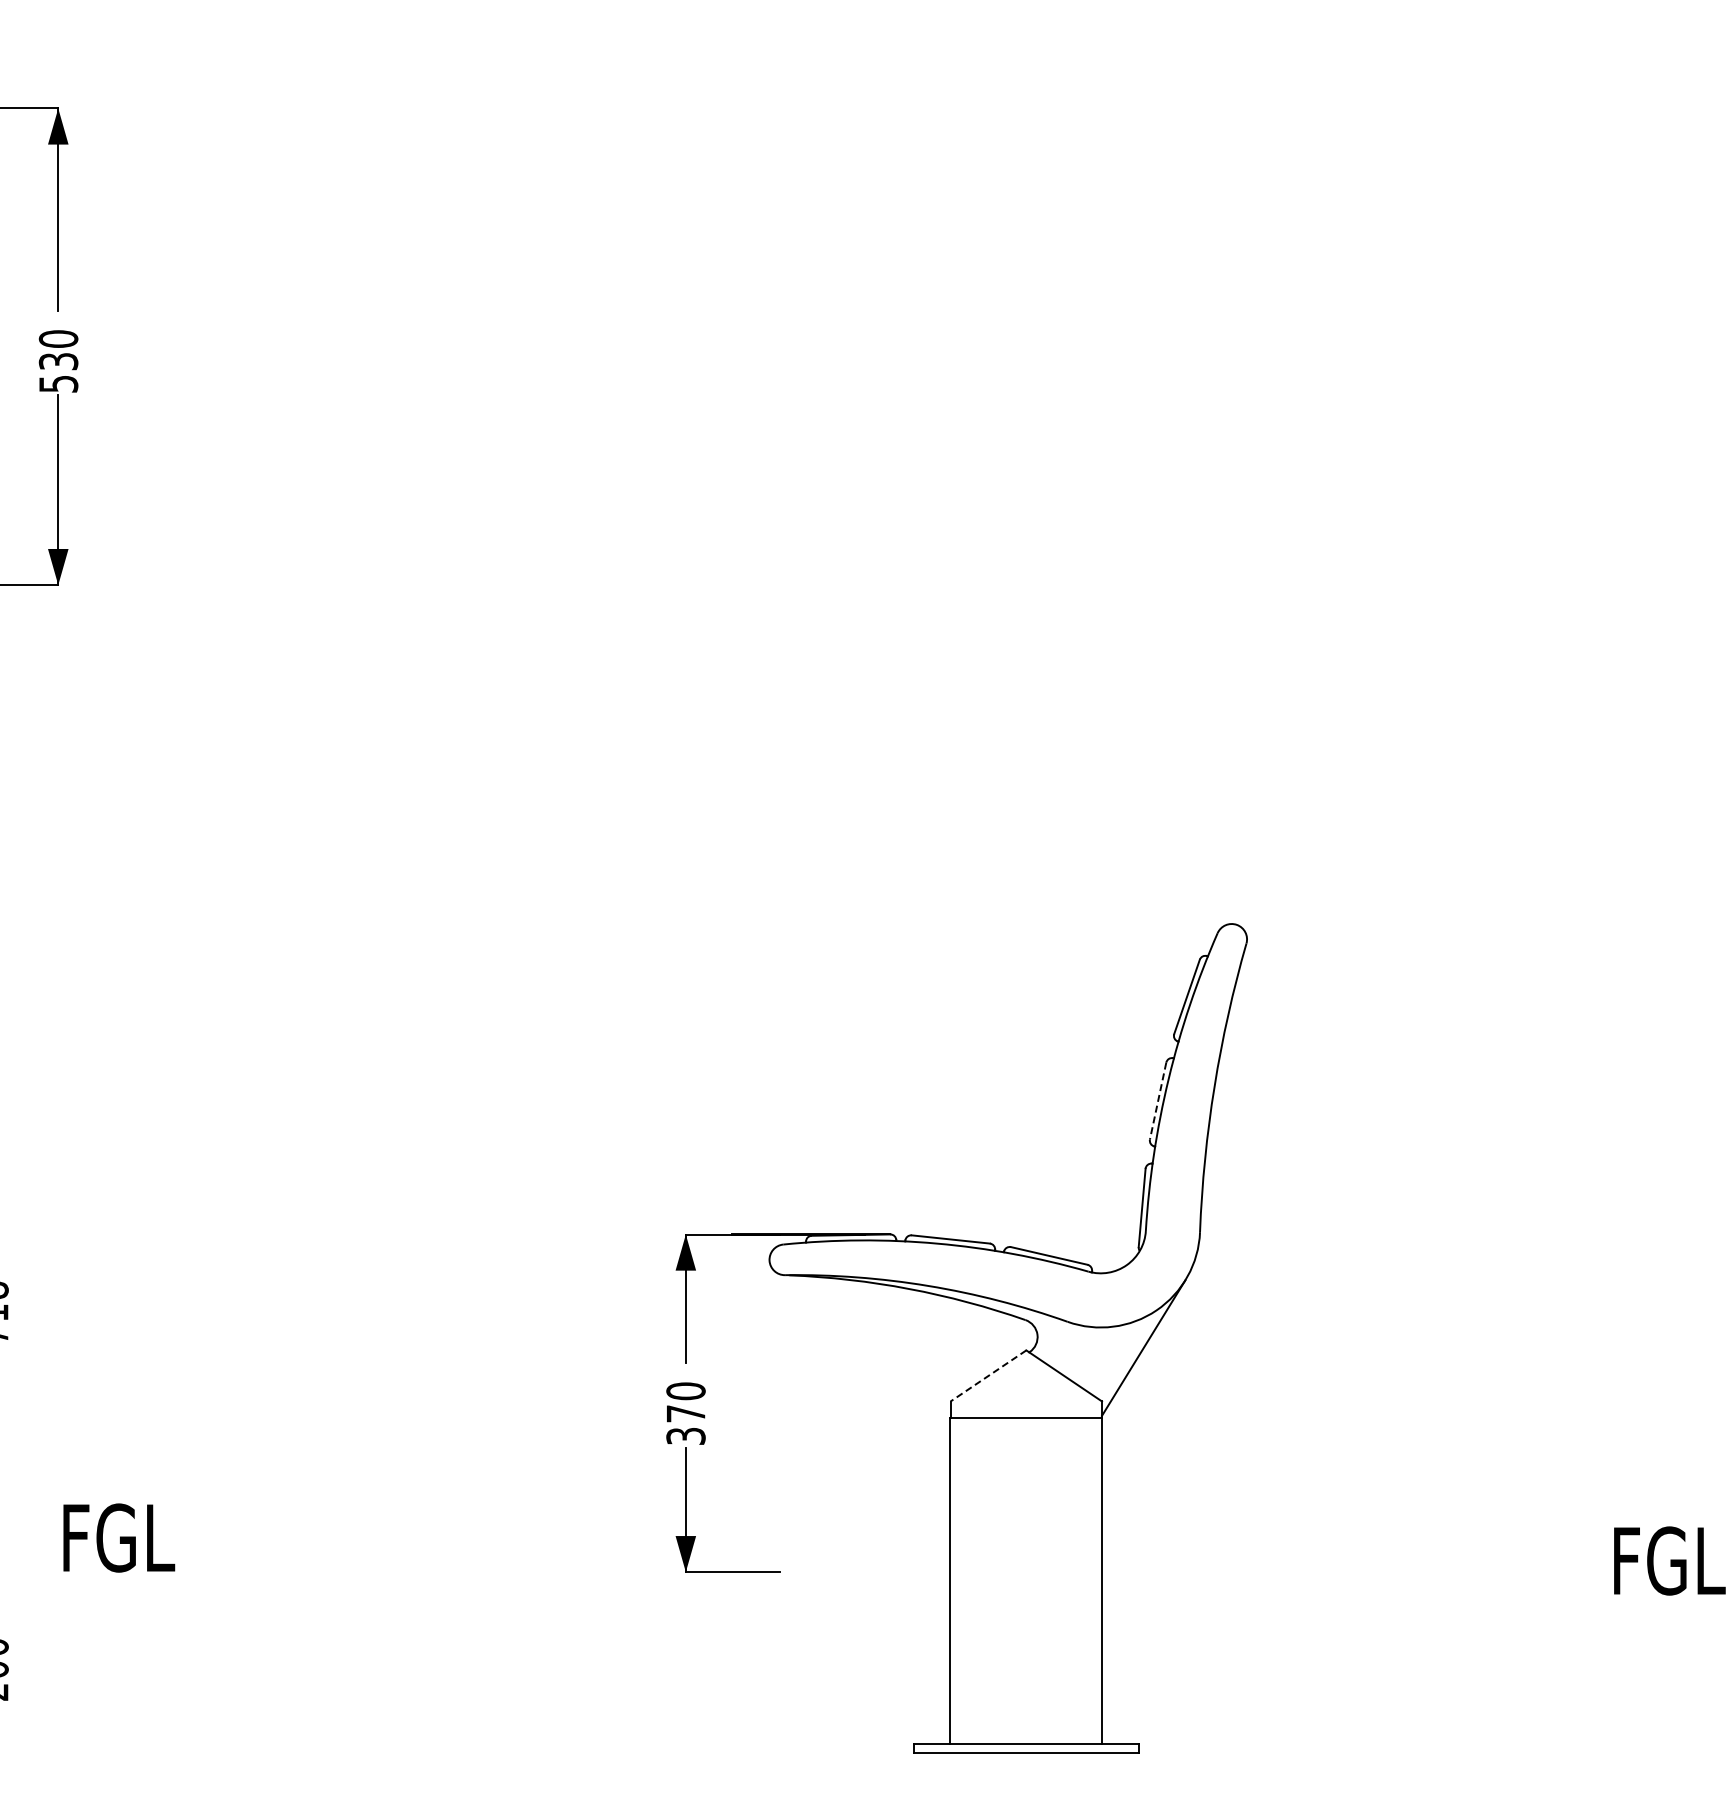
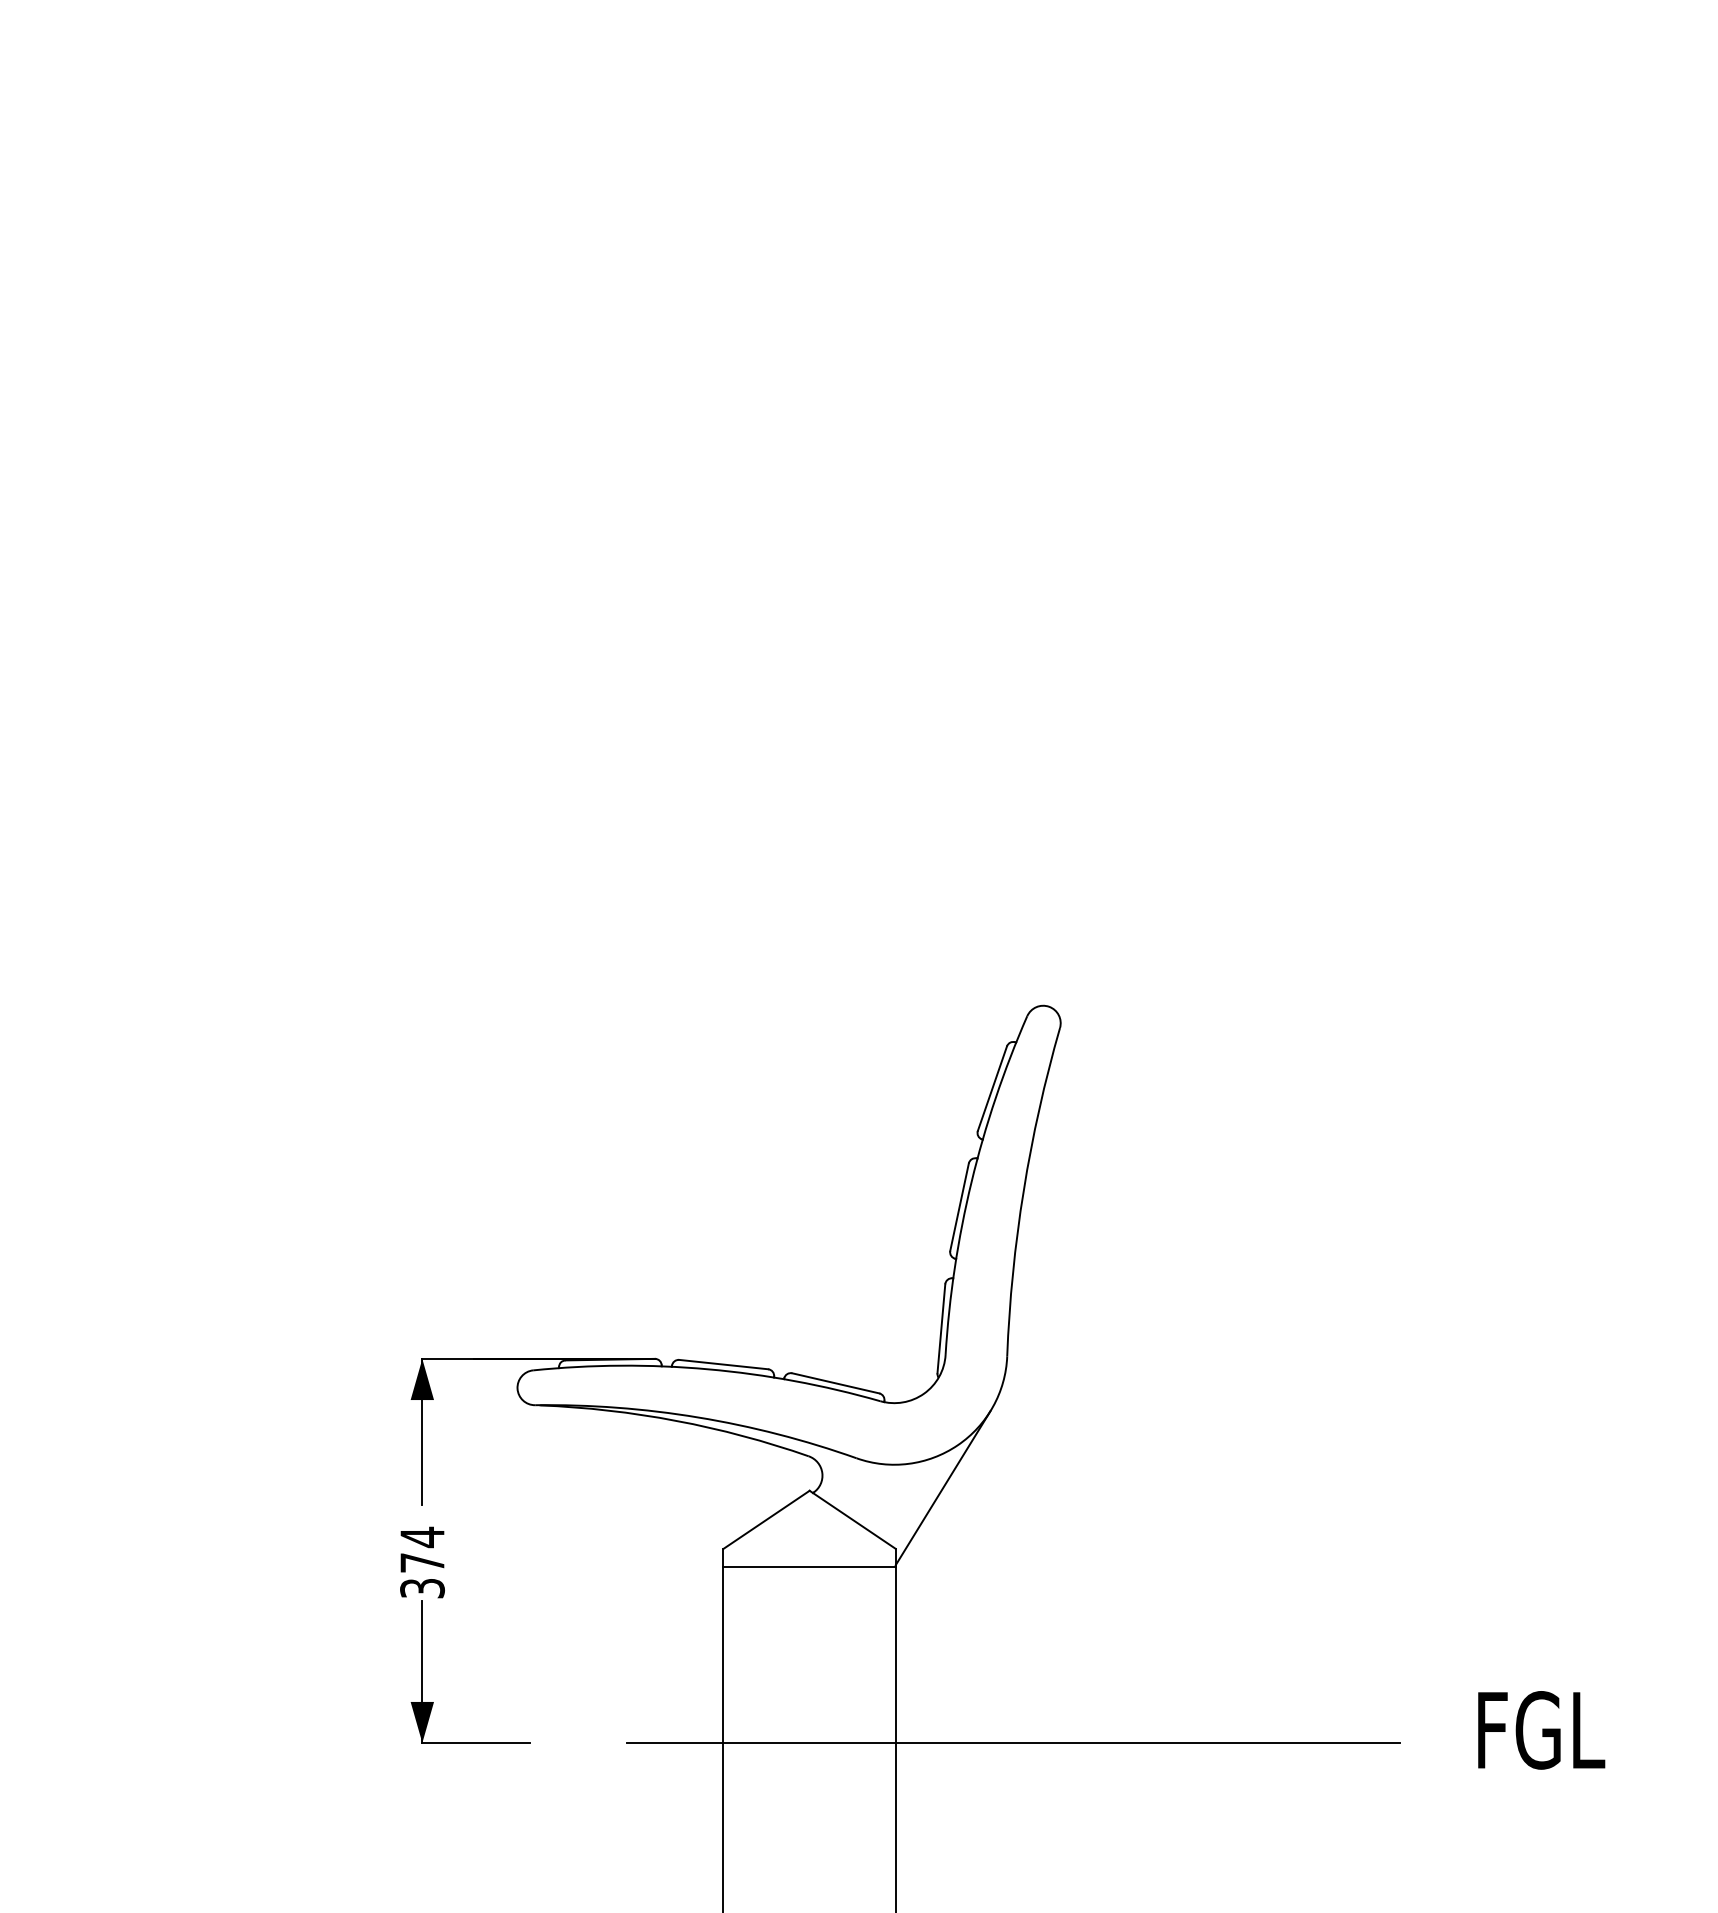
line: (1158, 1101) -> (959, 1207), dashed -> solid
line: (988, 1375) -> (766, 1519), dashed -> solid
text: (685, 1391) -> (421, 1537), 370 -> 374
line: (1205, 1572) -> (1013, 1743), added

